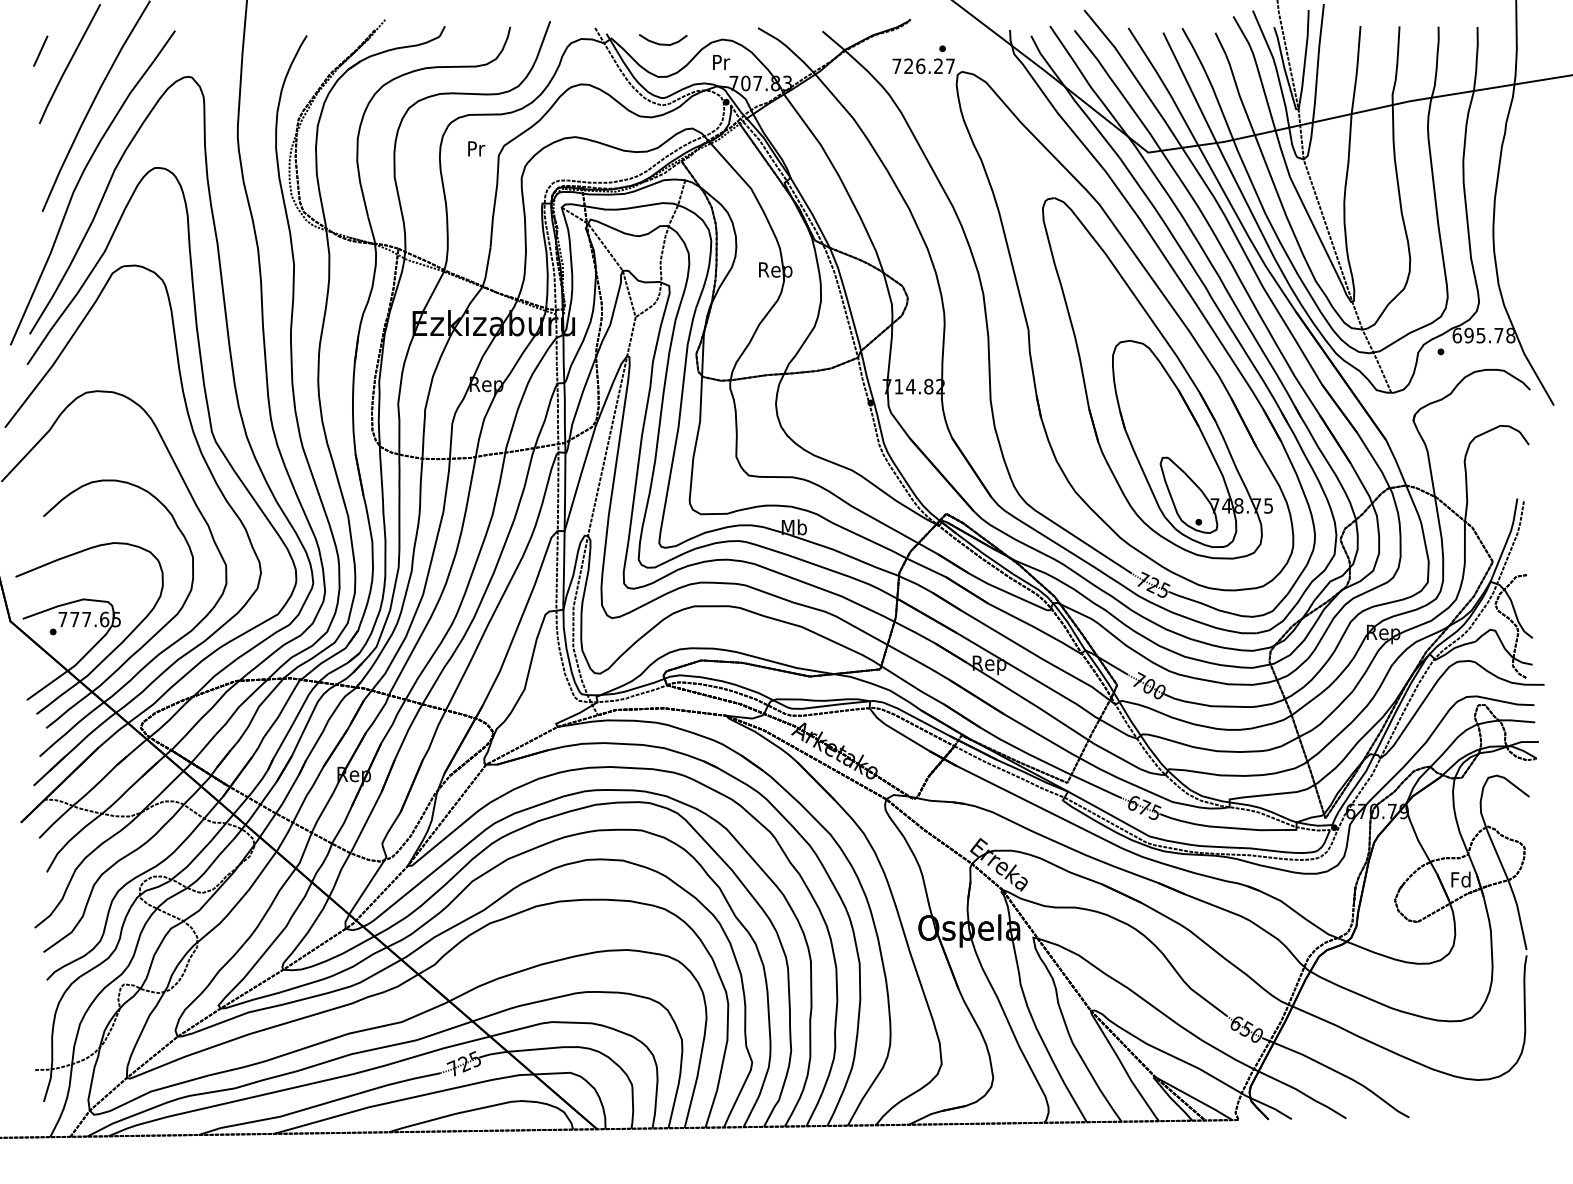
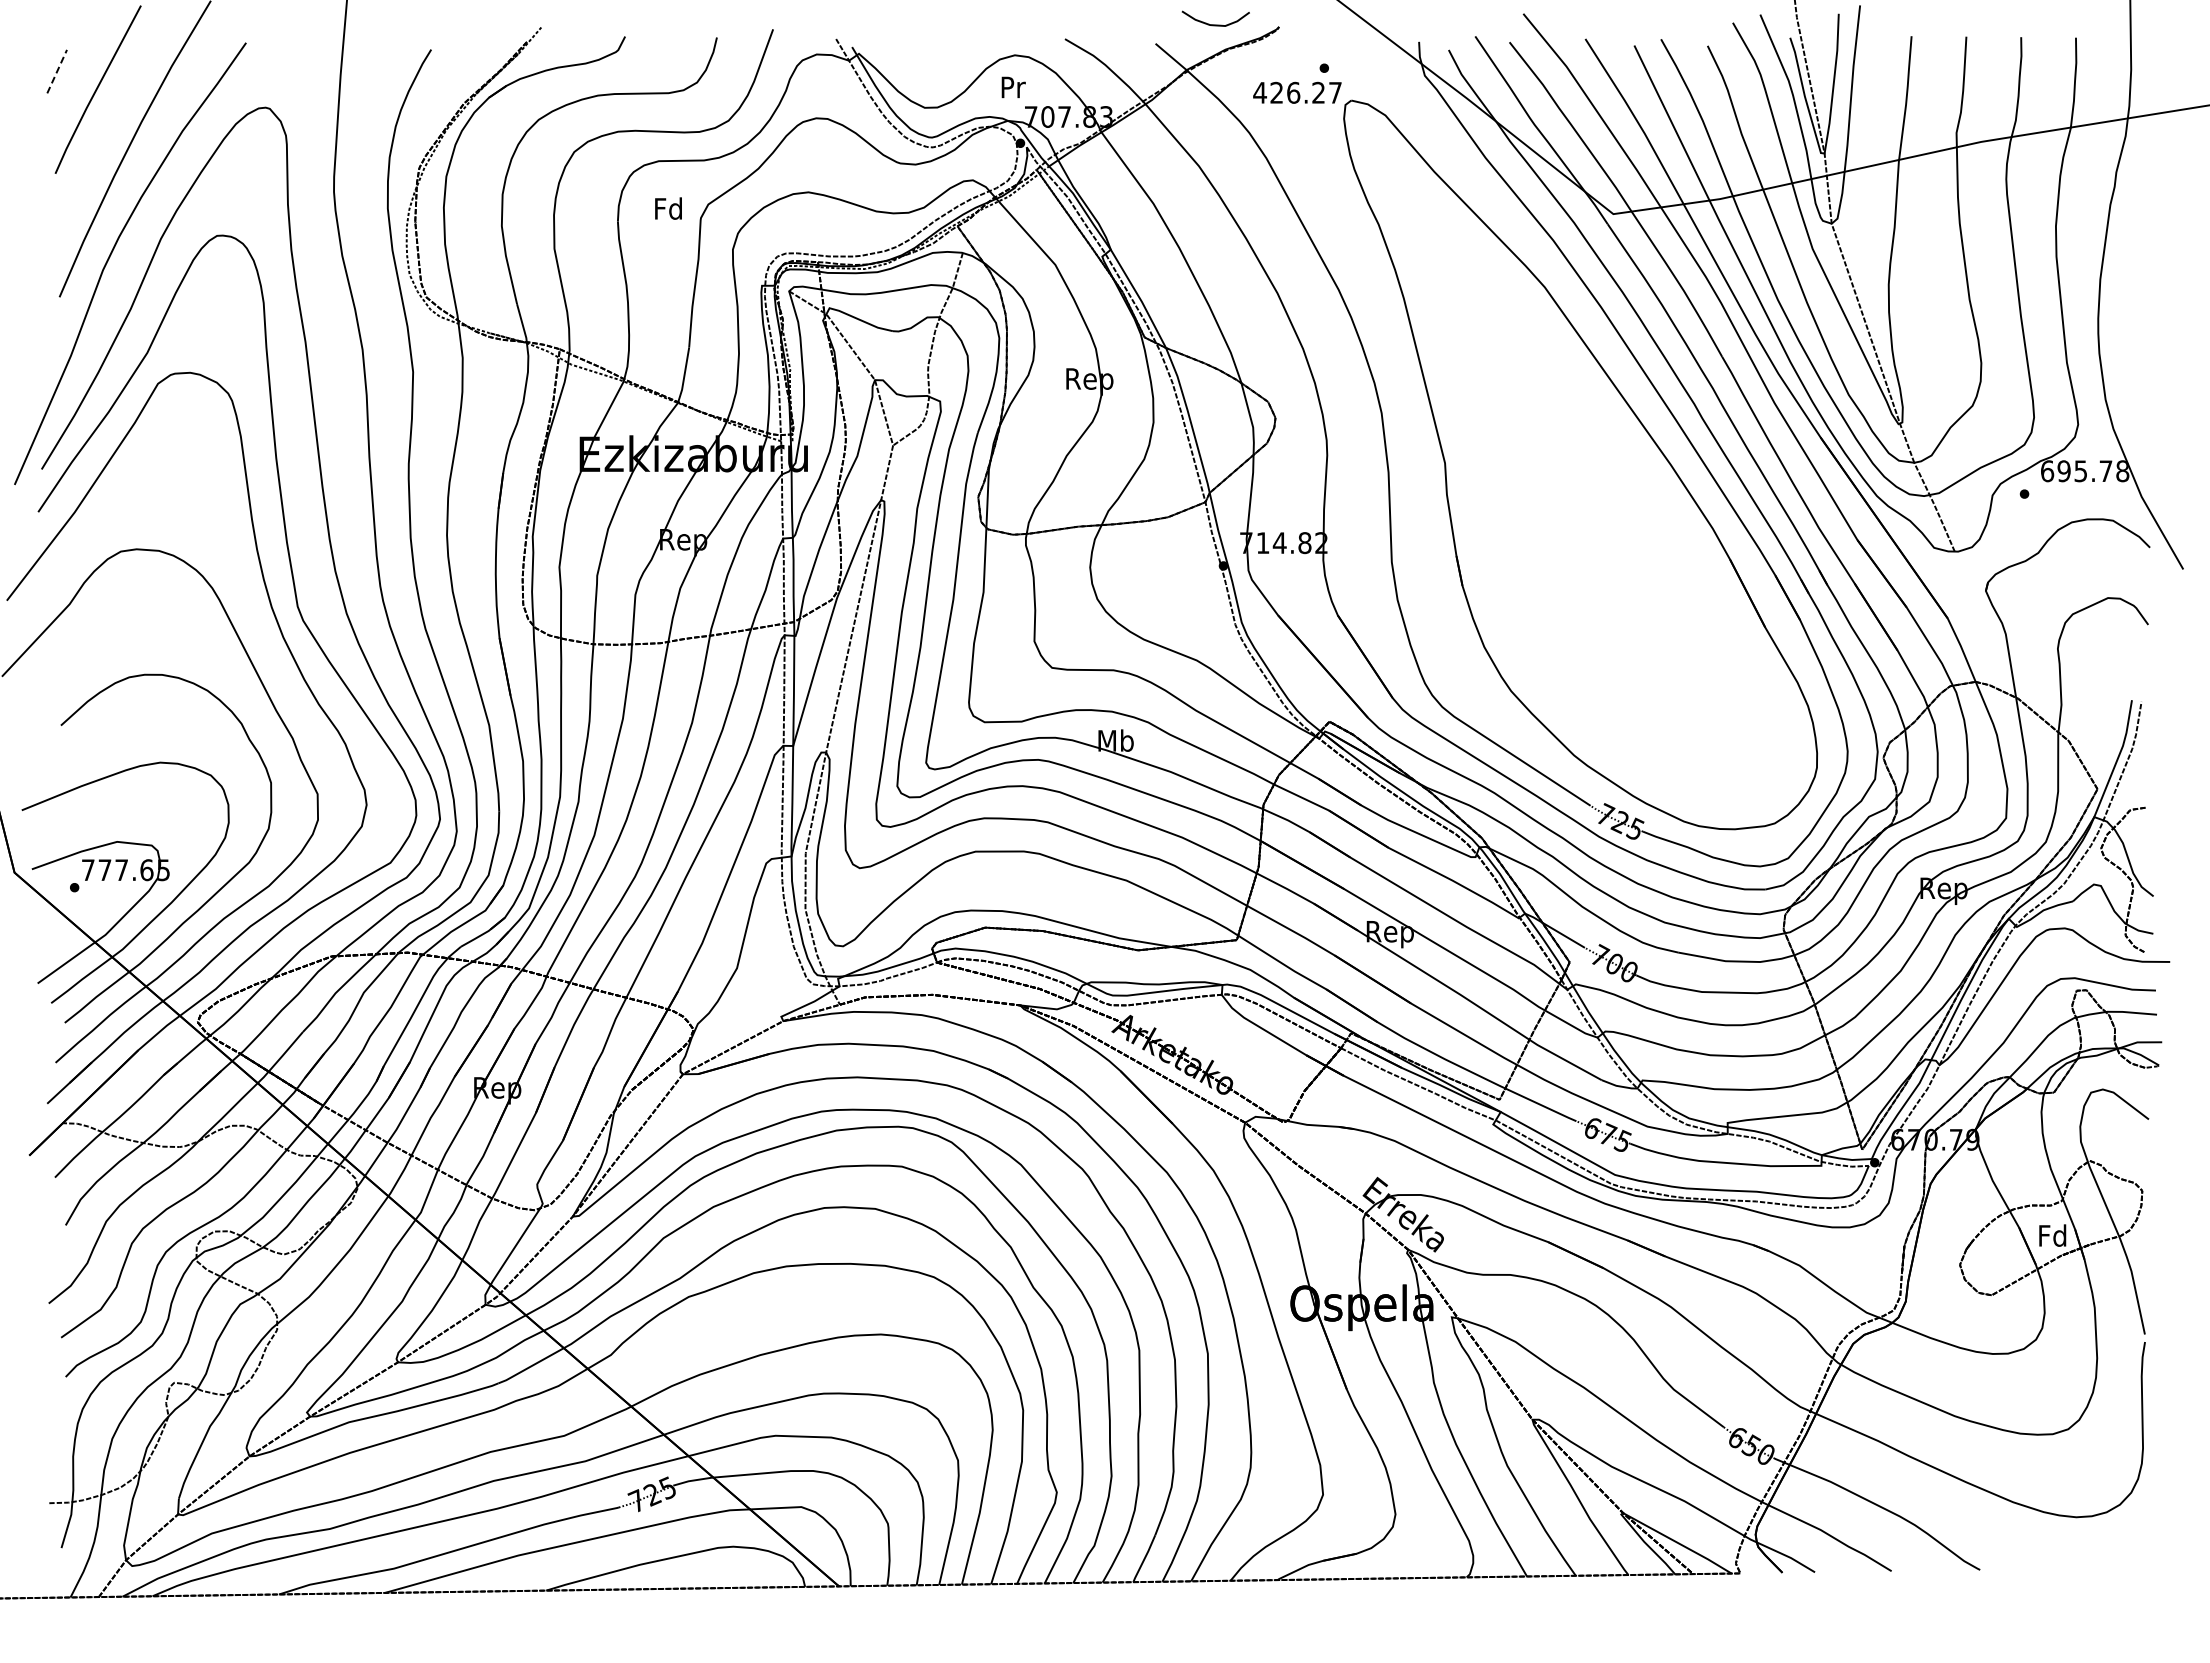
curve: (663, 43) -> (1215, 24), moved
line: (40, 51) -> (57, 71), solid -> dashed
text: (896, 66) -> (1259, 92), 726.27 -> 426.27
text: (475, 148) -> (668, 208), Pr -> Fd
part: (1157, 378) -> (1626, 531), removed

